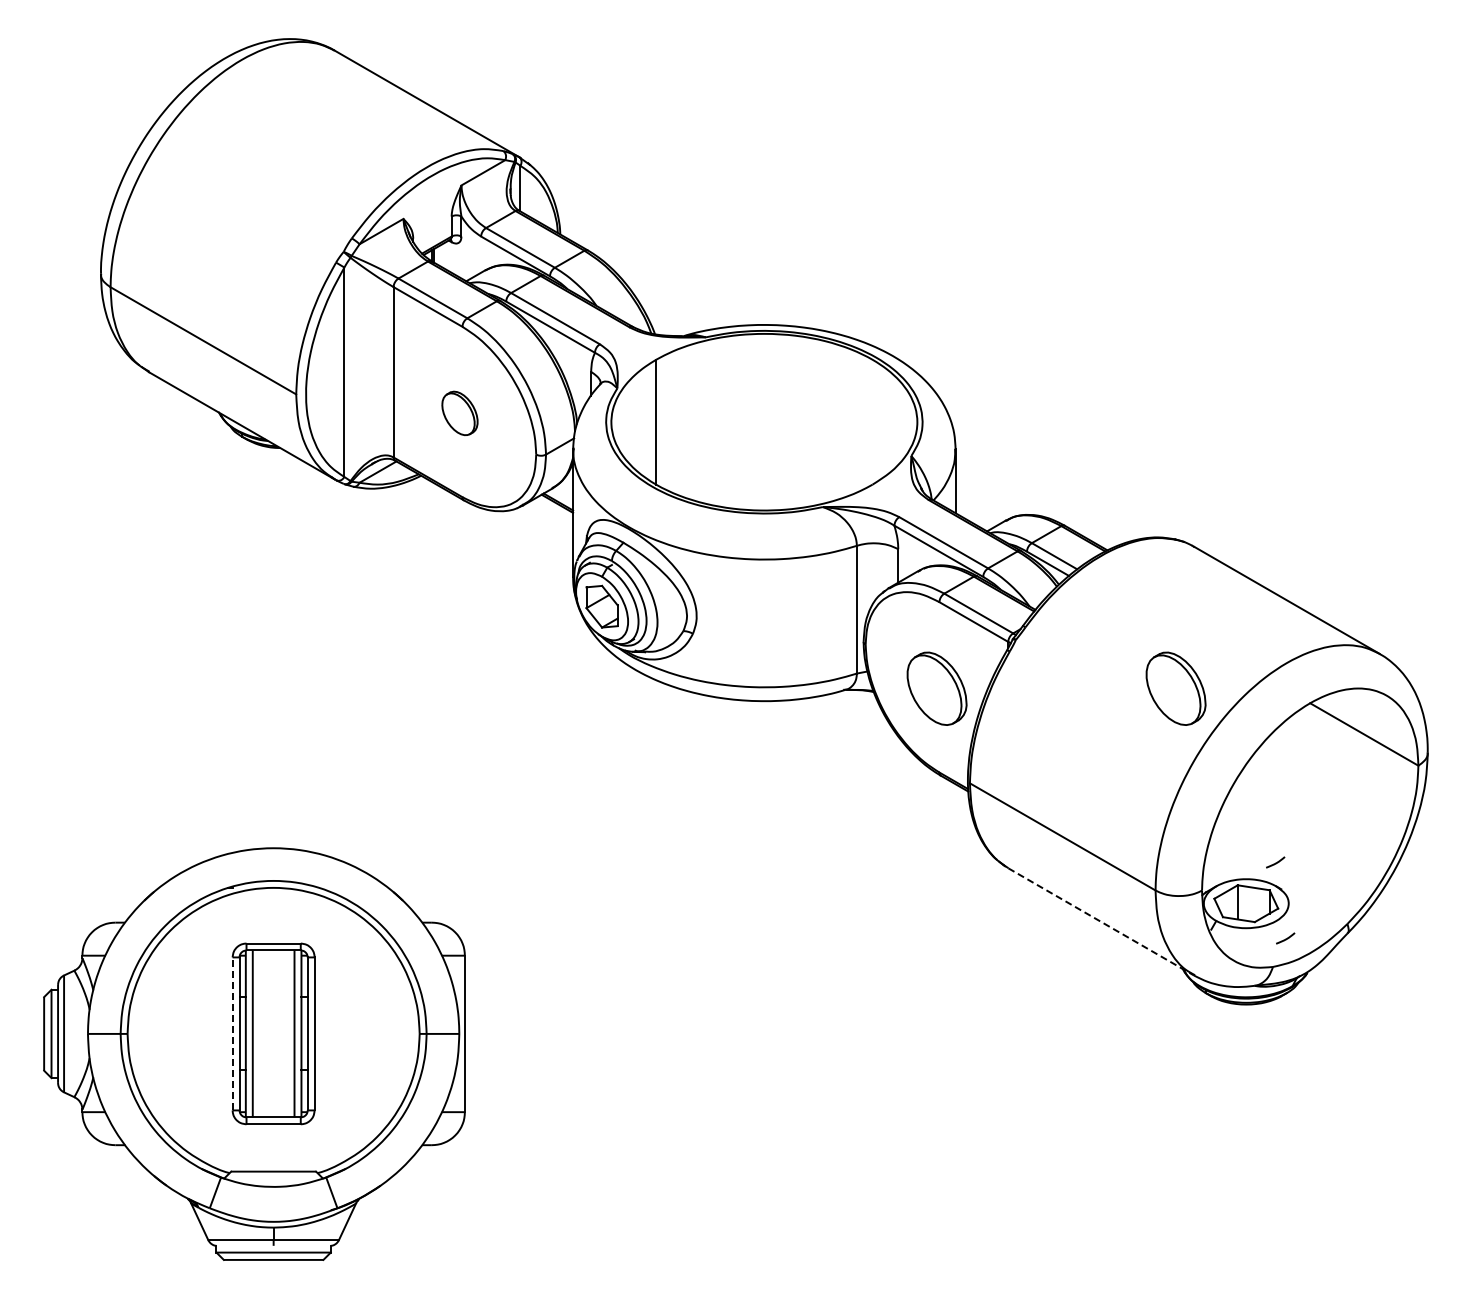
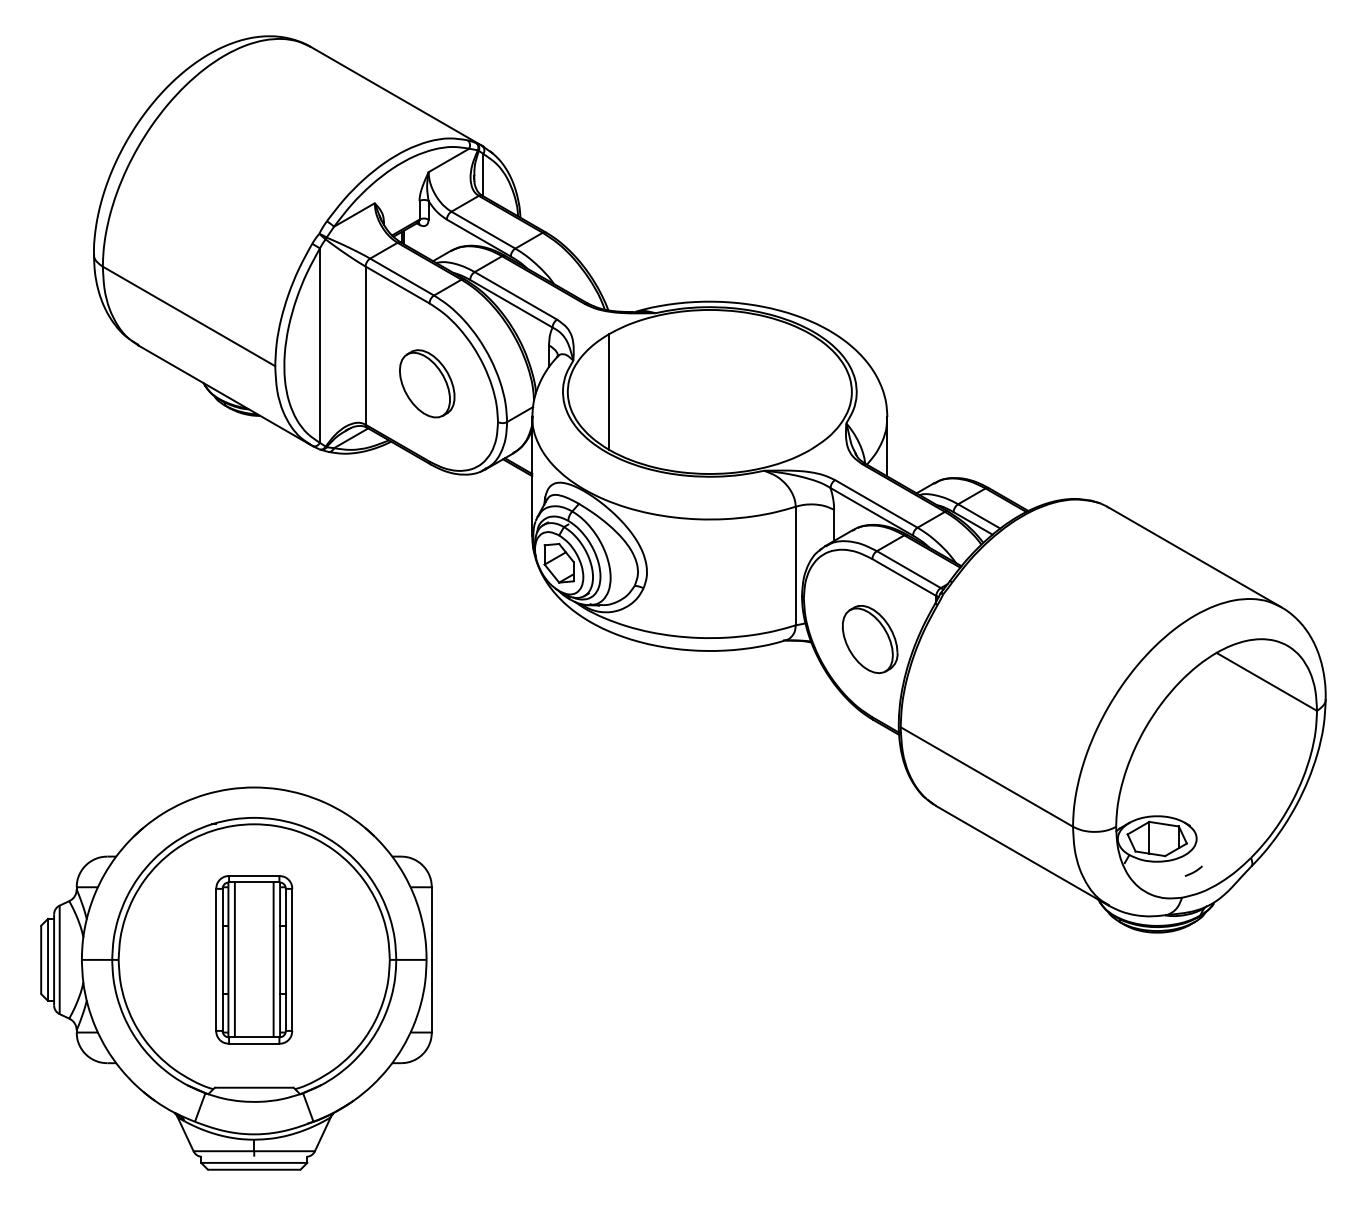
part: (459, 413) -> (426, 383), size x1.67
part: (1175, 688) -> (1091, 639), removed
curve: (1275, 862) -> (1184, 800), removed
line: (1101, 922) -> (1022, 856), dashed -> solid
line: (232, 1033) -> (216, 959), dashed -> solid

